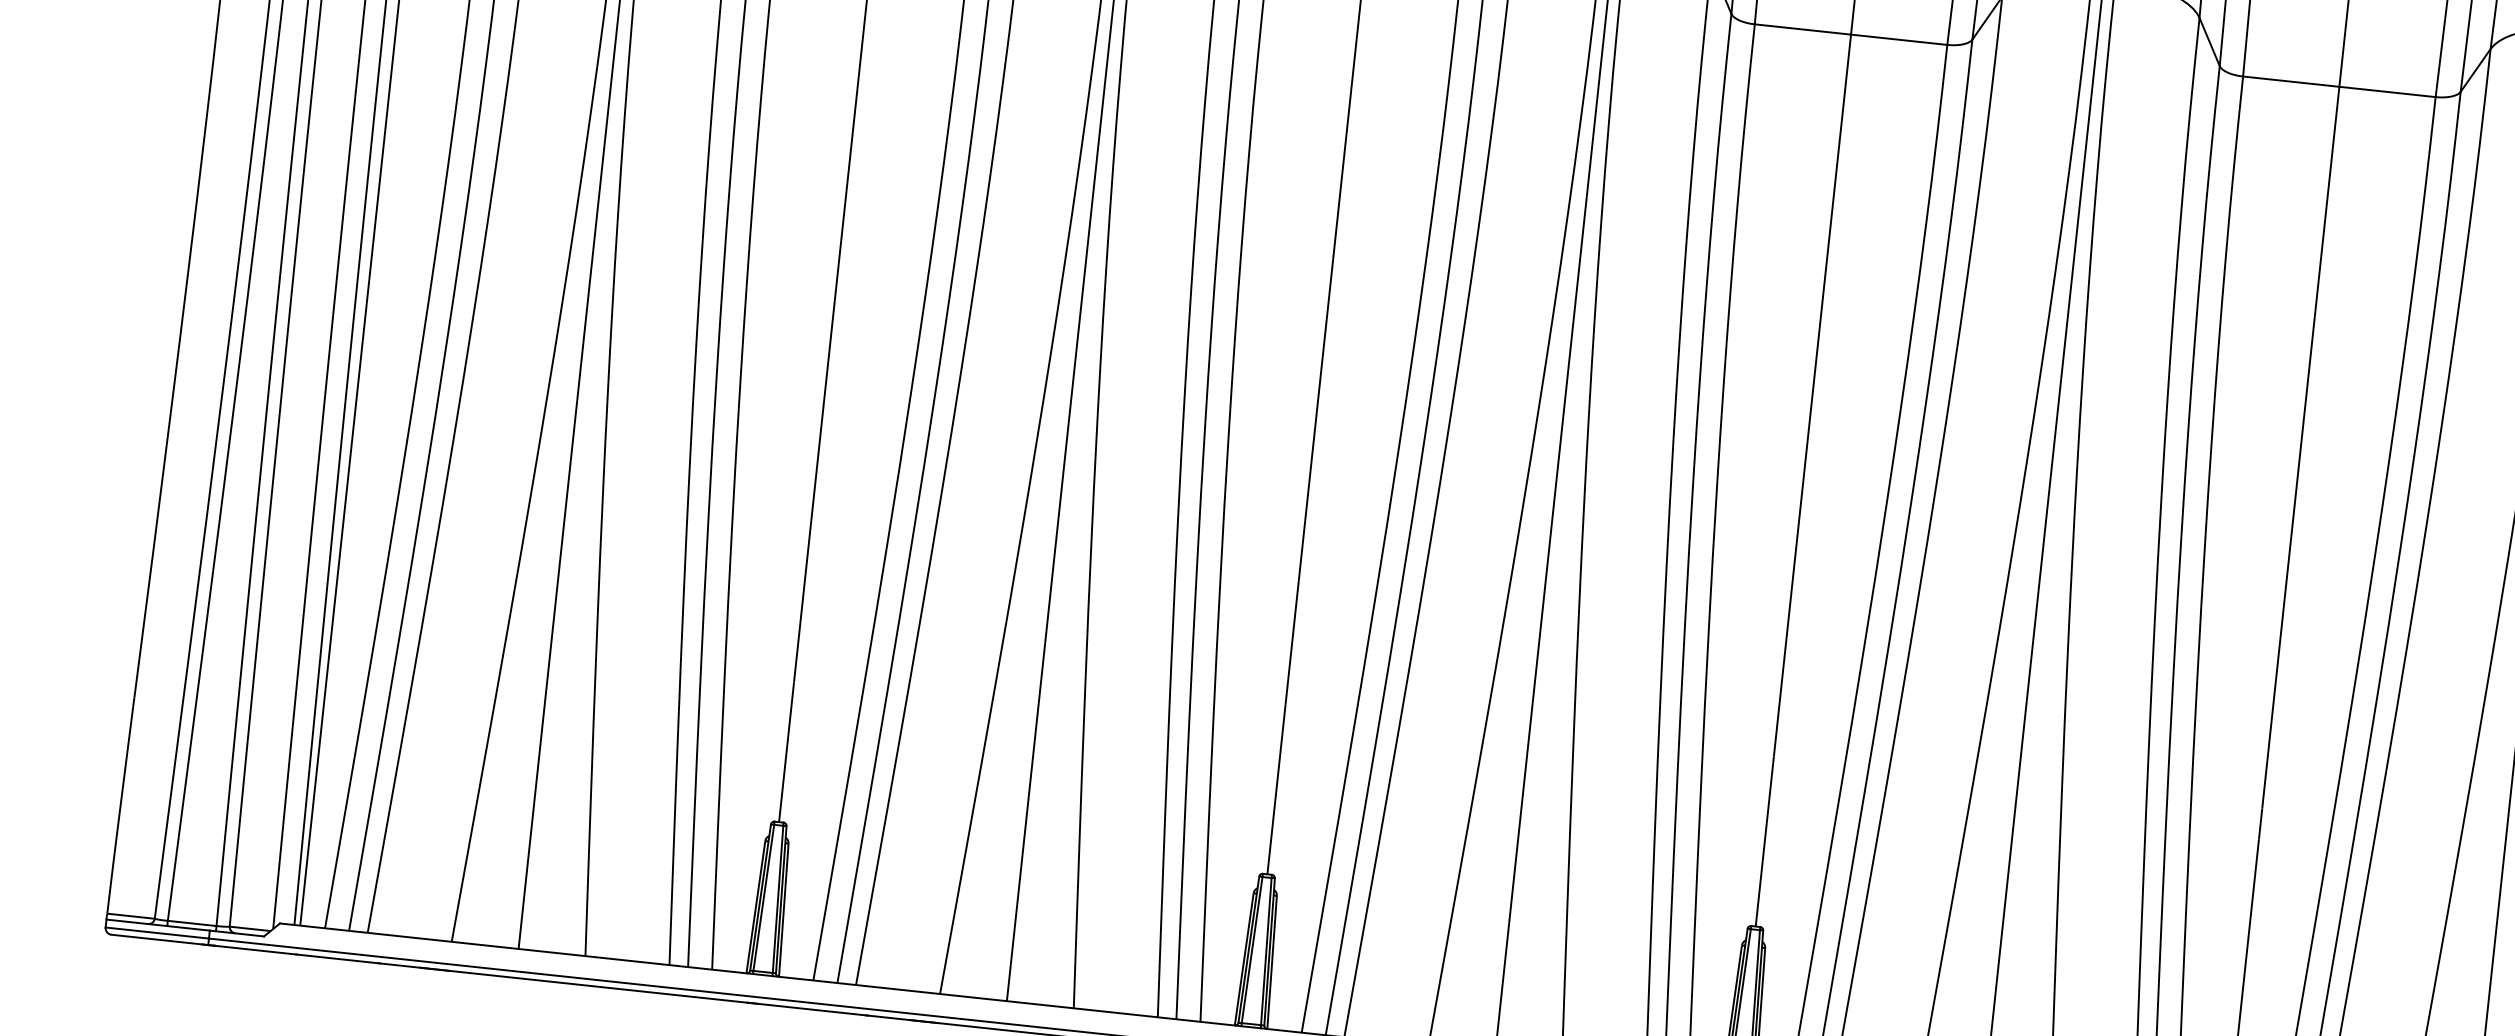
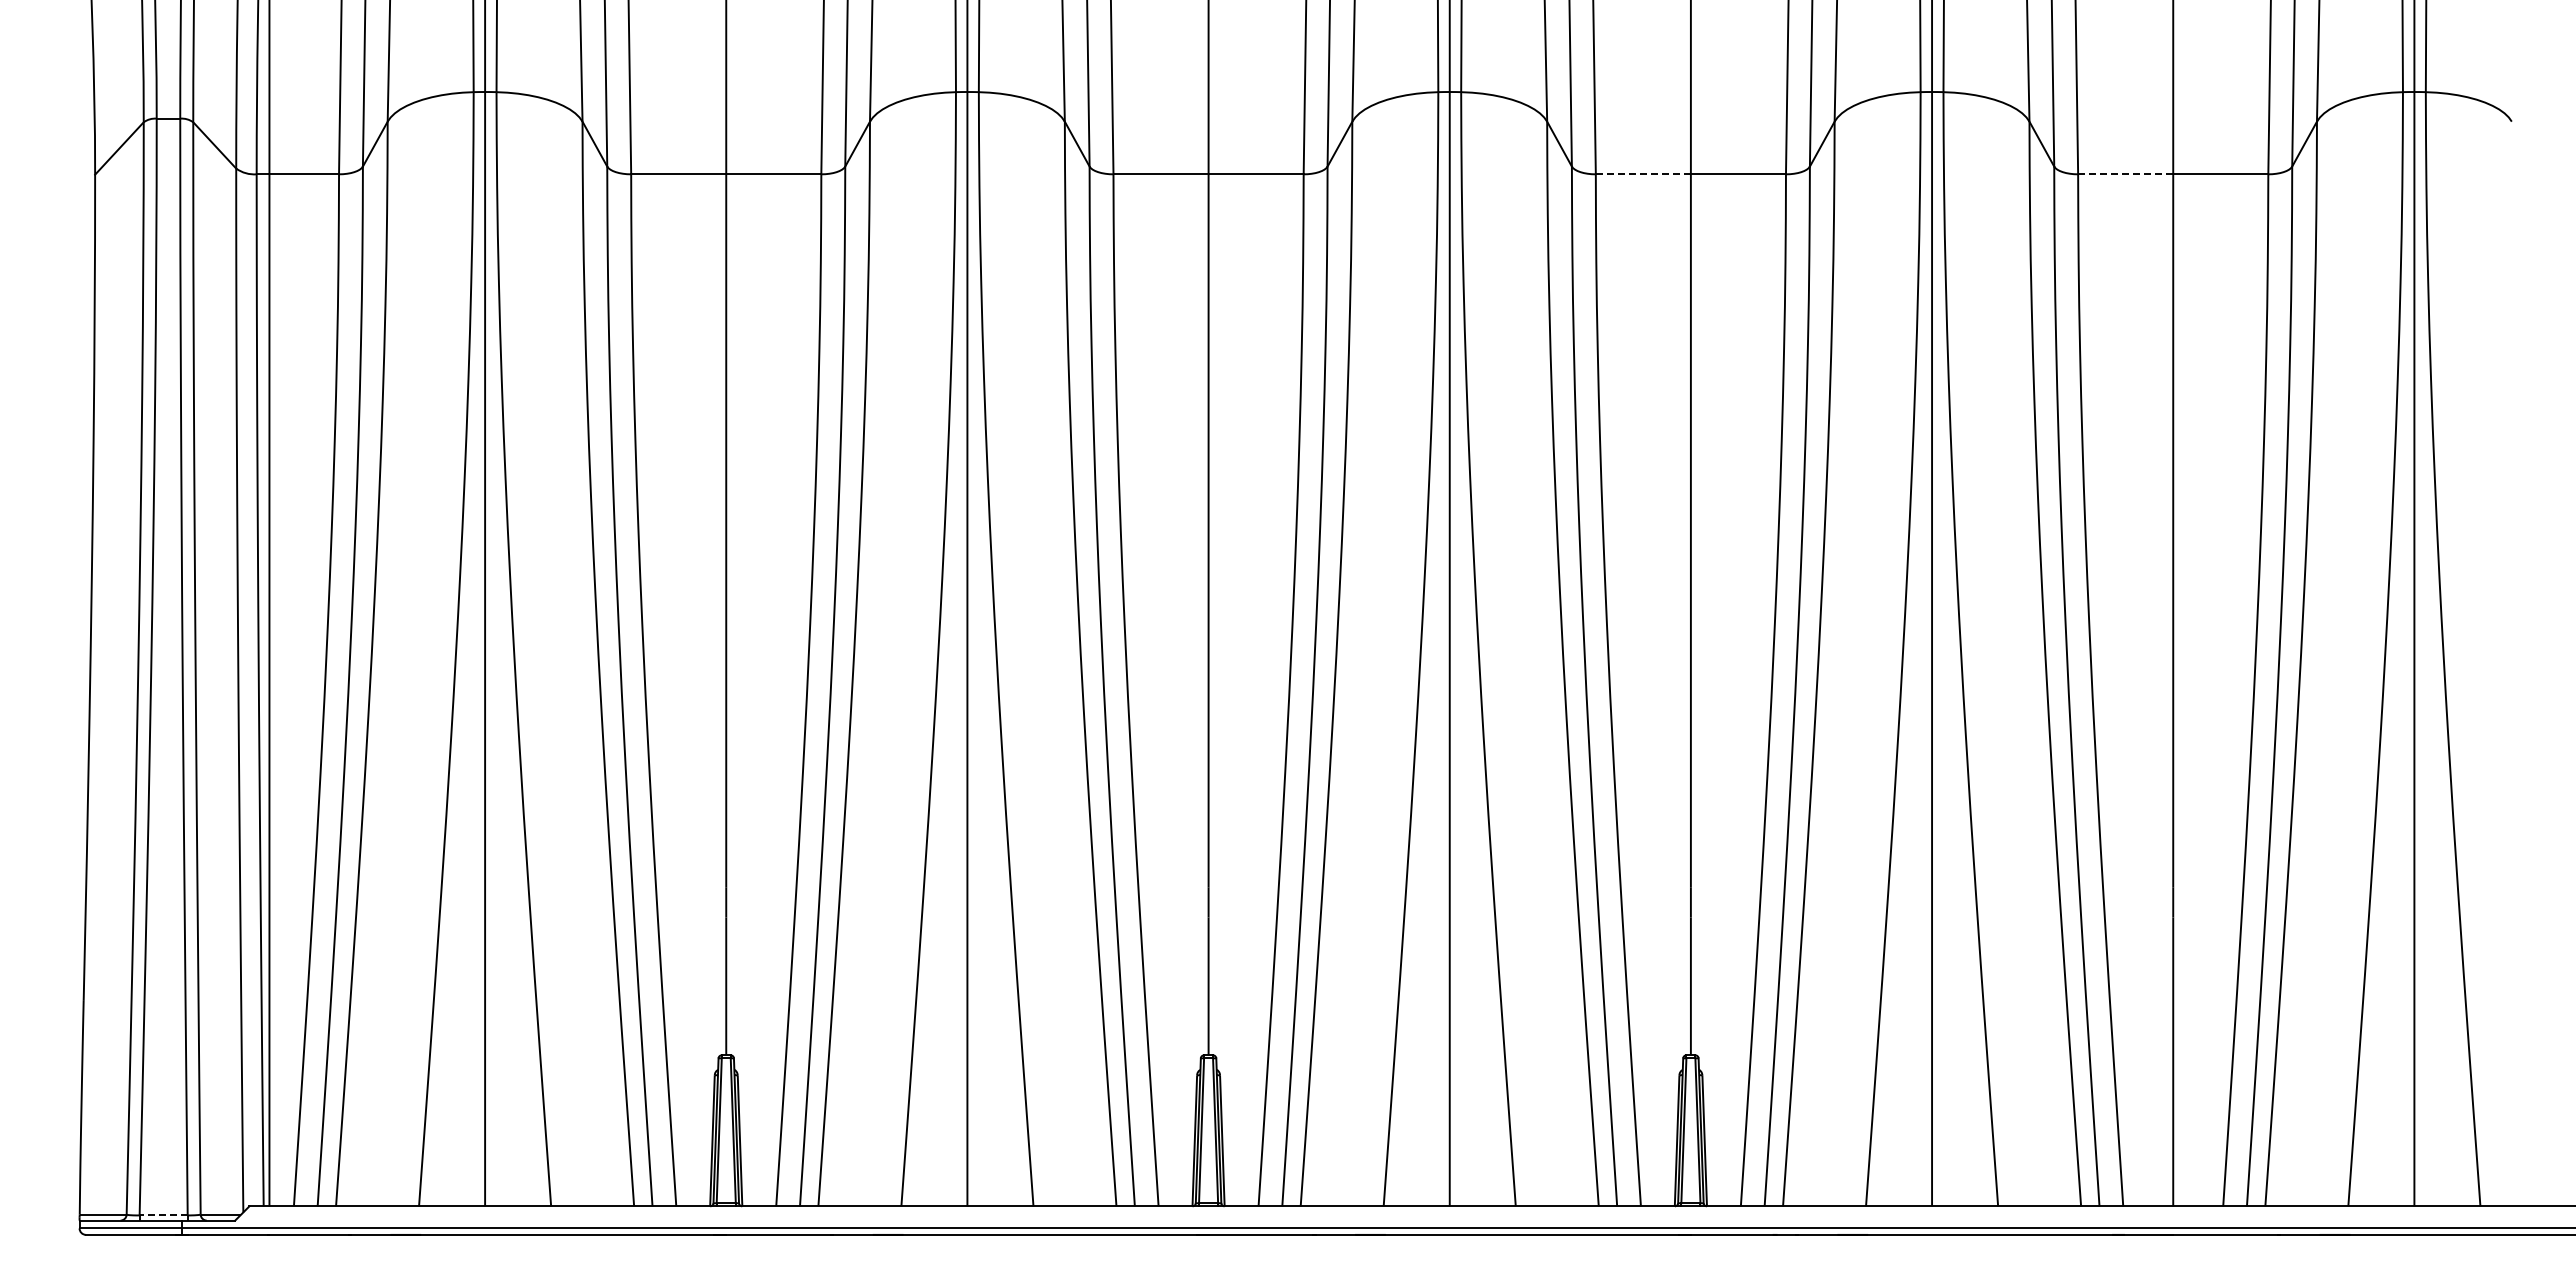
line: (1803, 29) -> (1643, 174), solid -> dashed
line: (2291, 81) -> (2125, 174), solid -> dashed
line: (190, 923) -> (162, 1215), solid -> dashed

